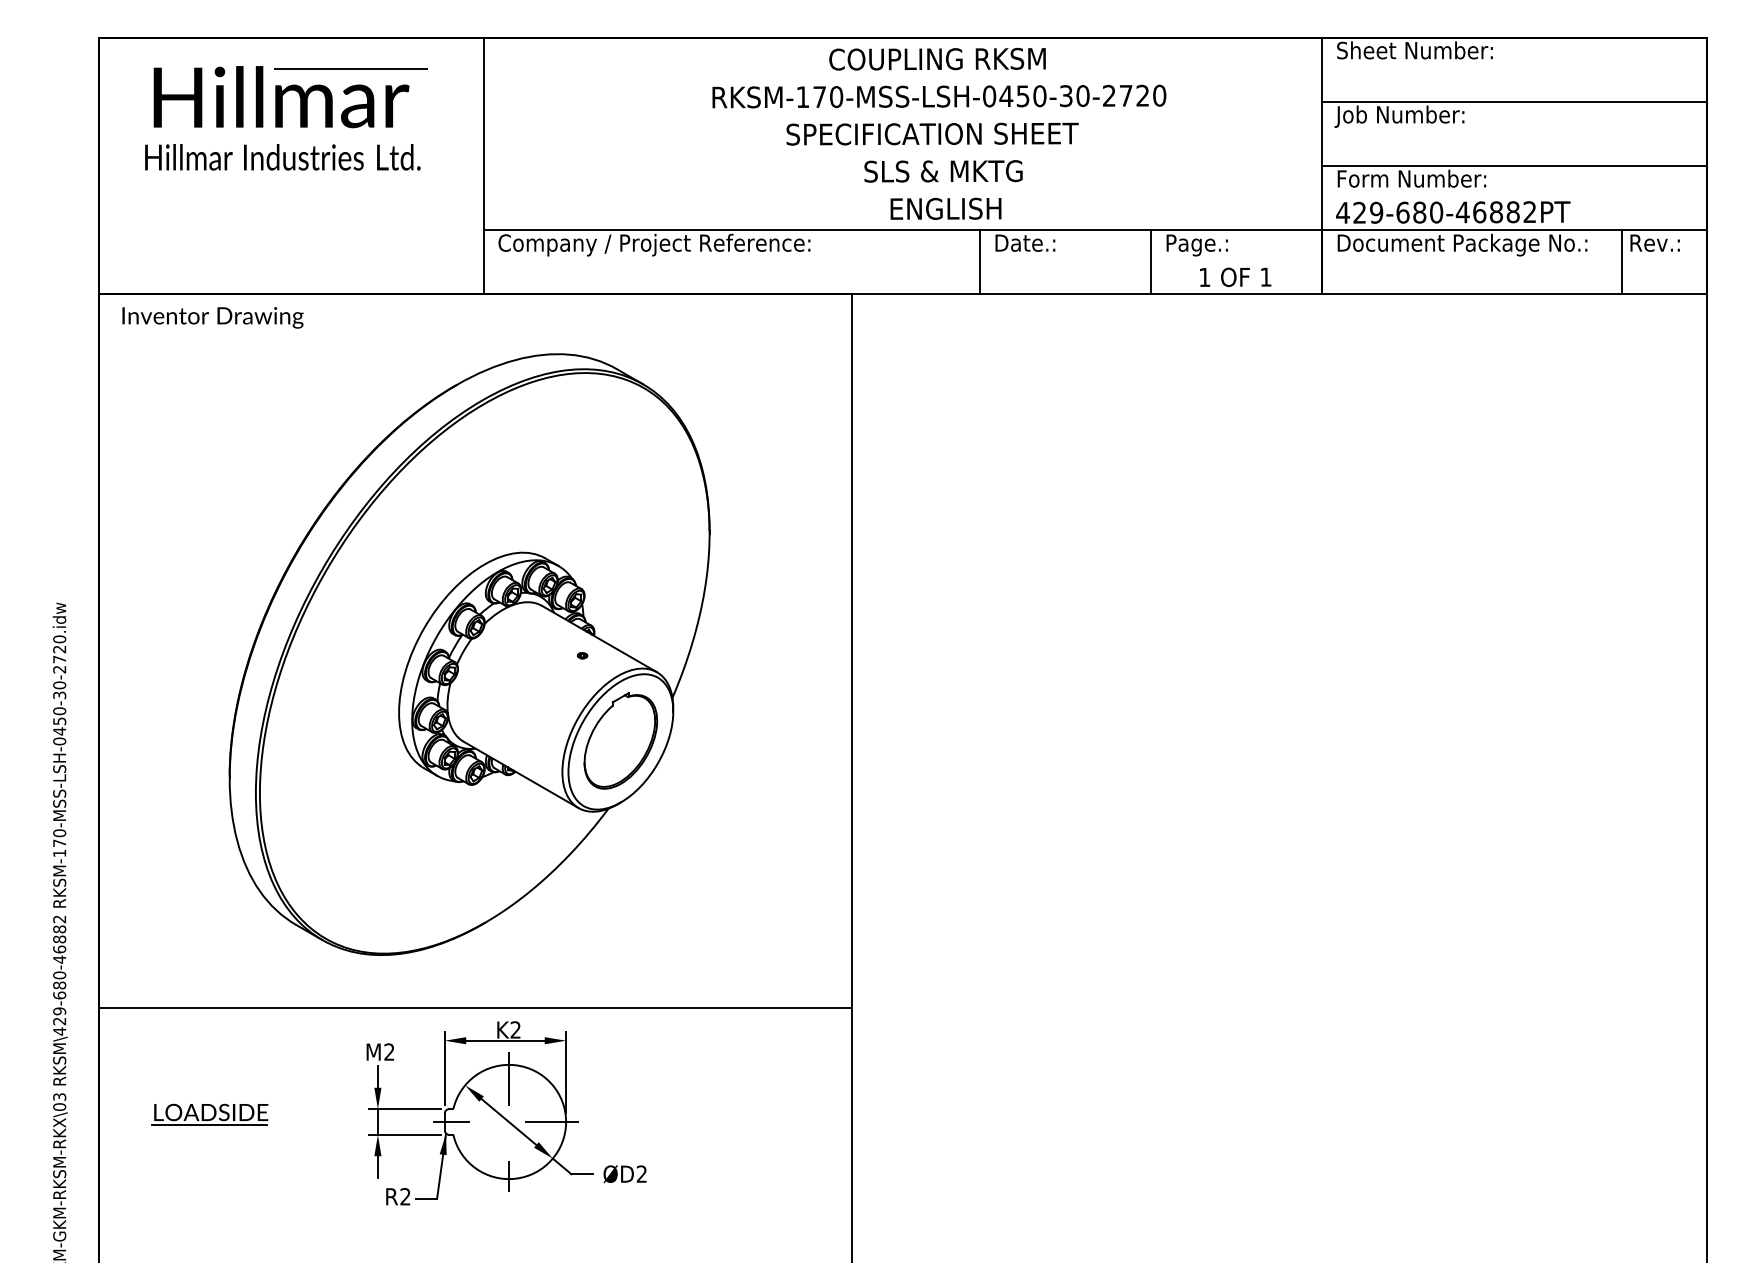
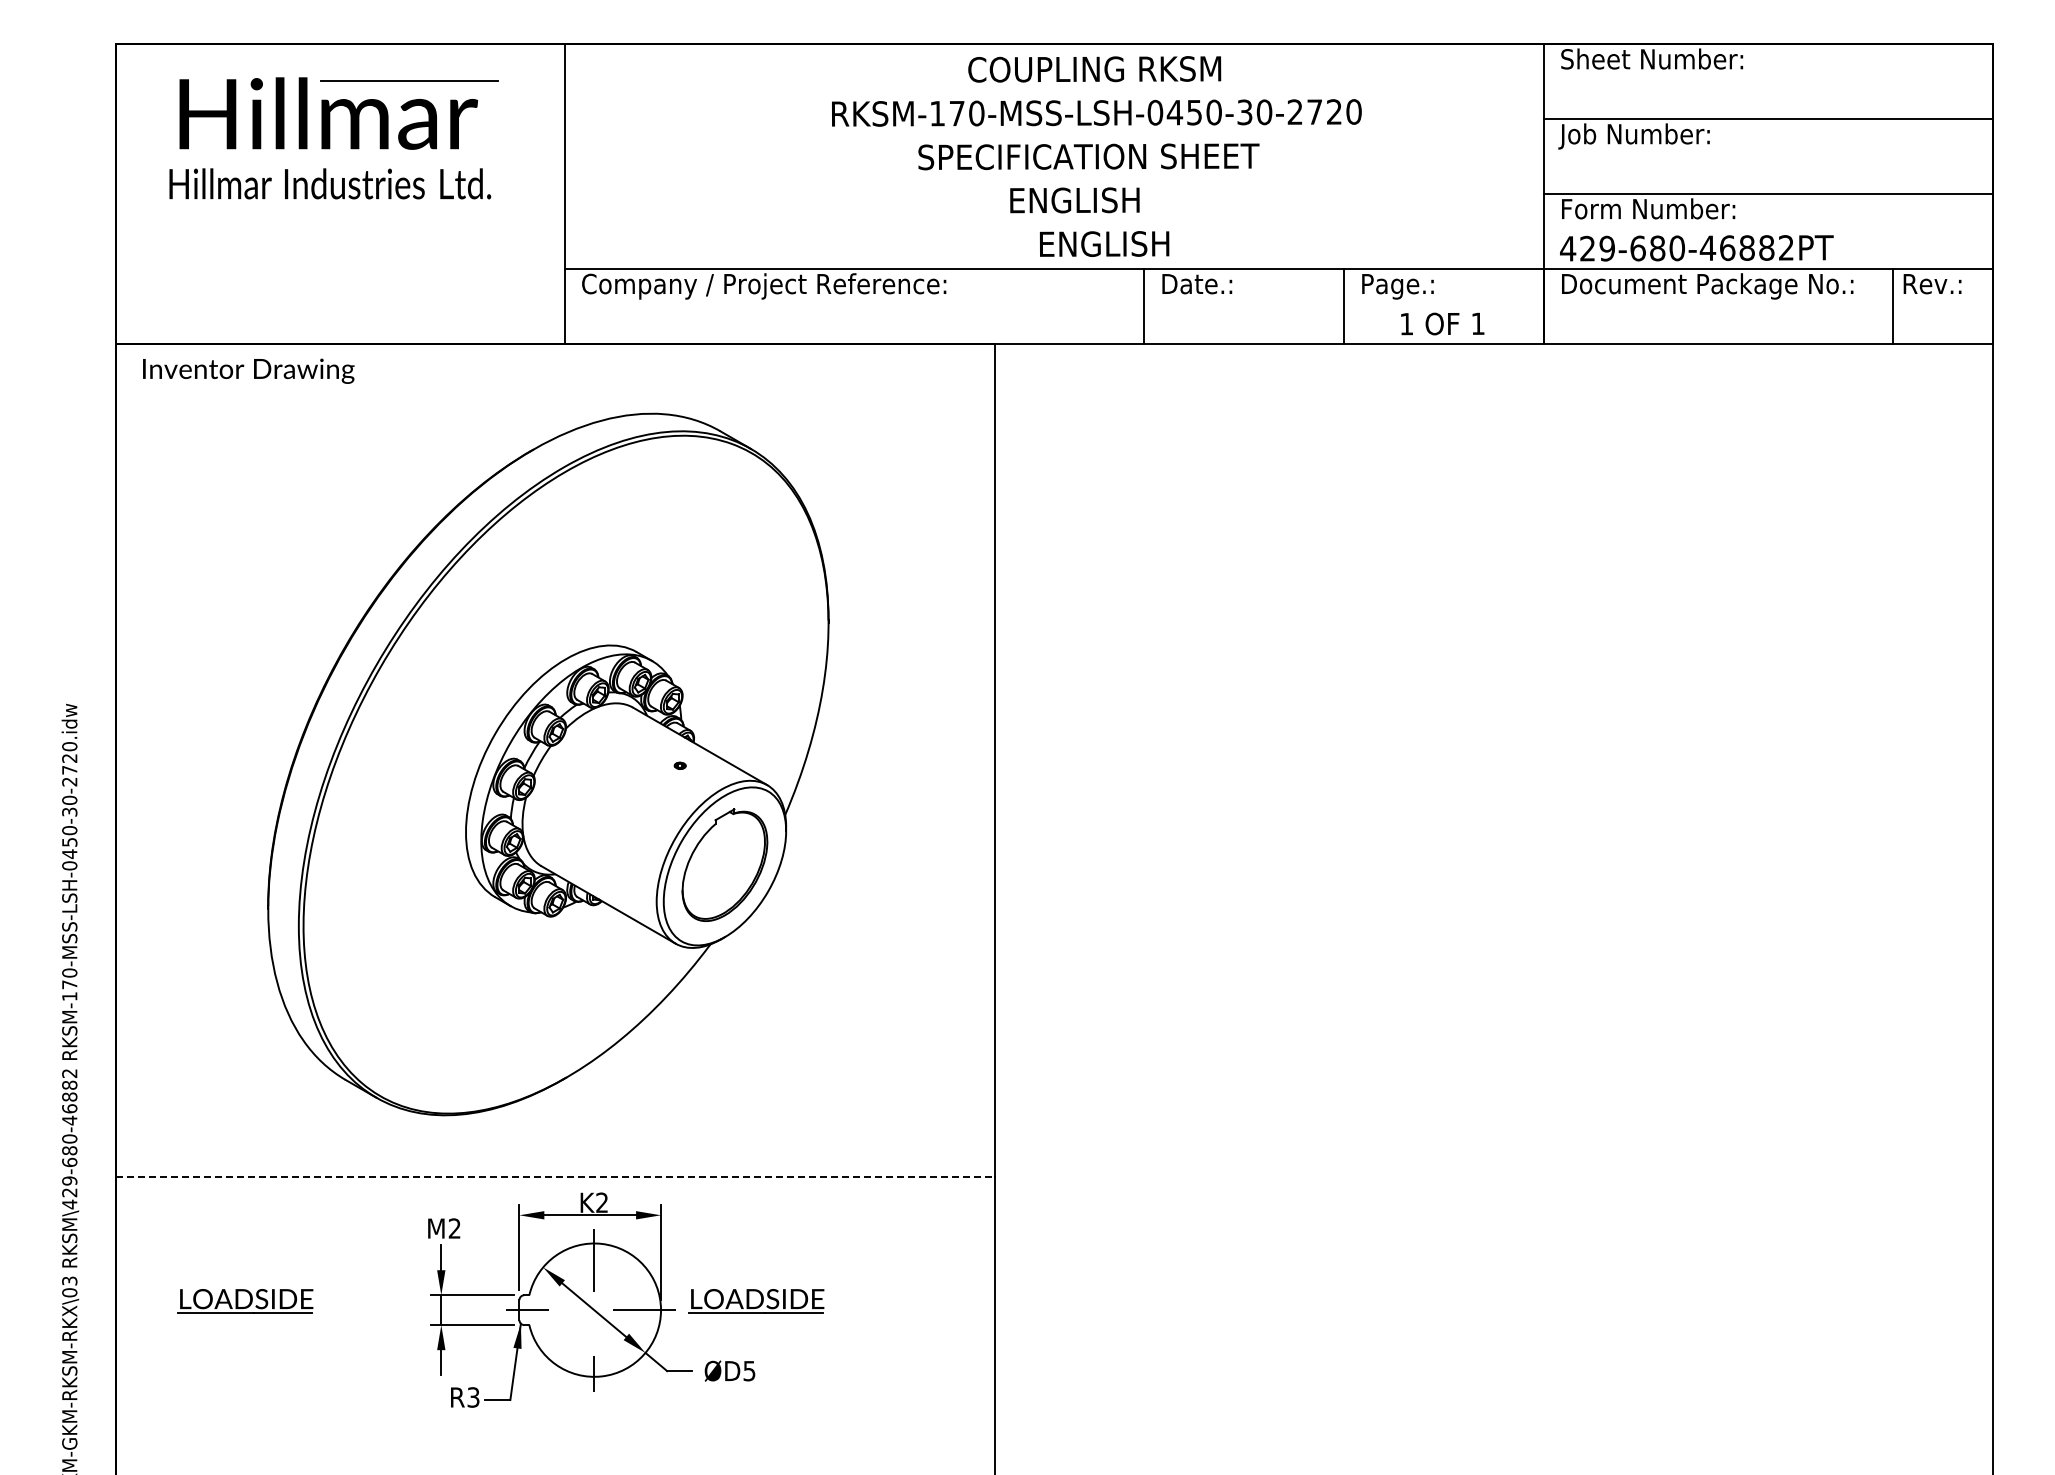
text: (943, 171) -> (1101, 200), SLS & MKTG -> ENGLISH
line: (475, 1008) -> (555, 1177), solid -> dashed
part: (647, 1114) -> (756, 1301), added
text: (641, 1173) -> (749, 1370), ØD2 -> ØD5
text: (405, 1196) -> (473, 1397), R2 -> R3

